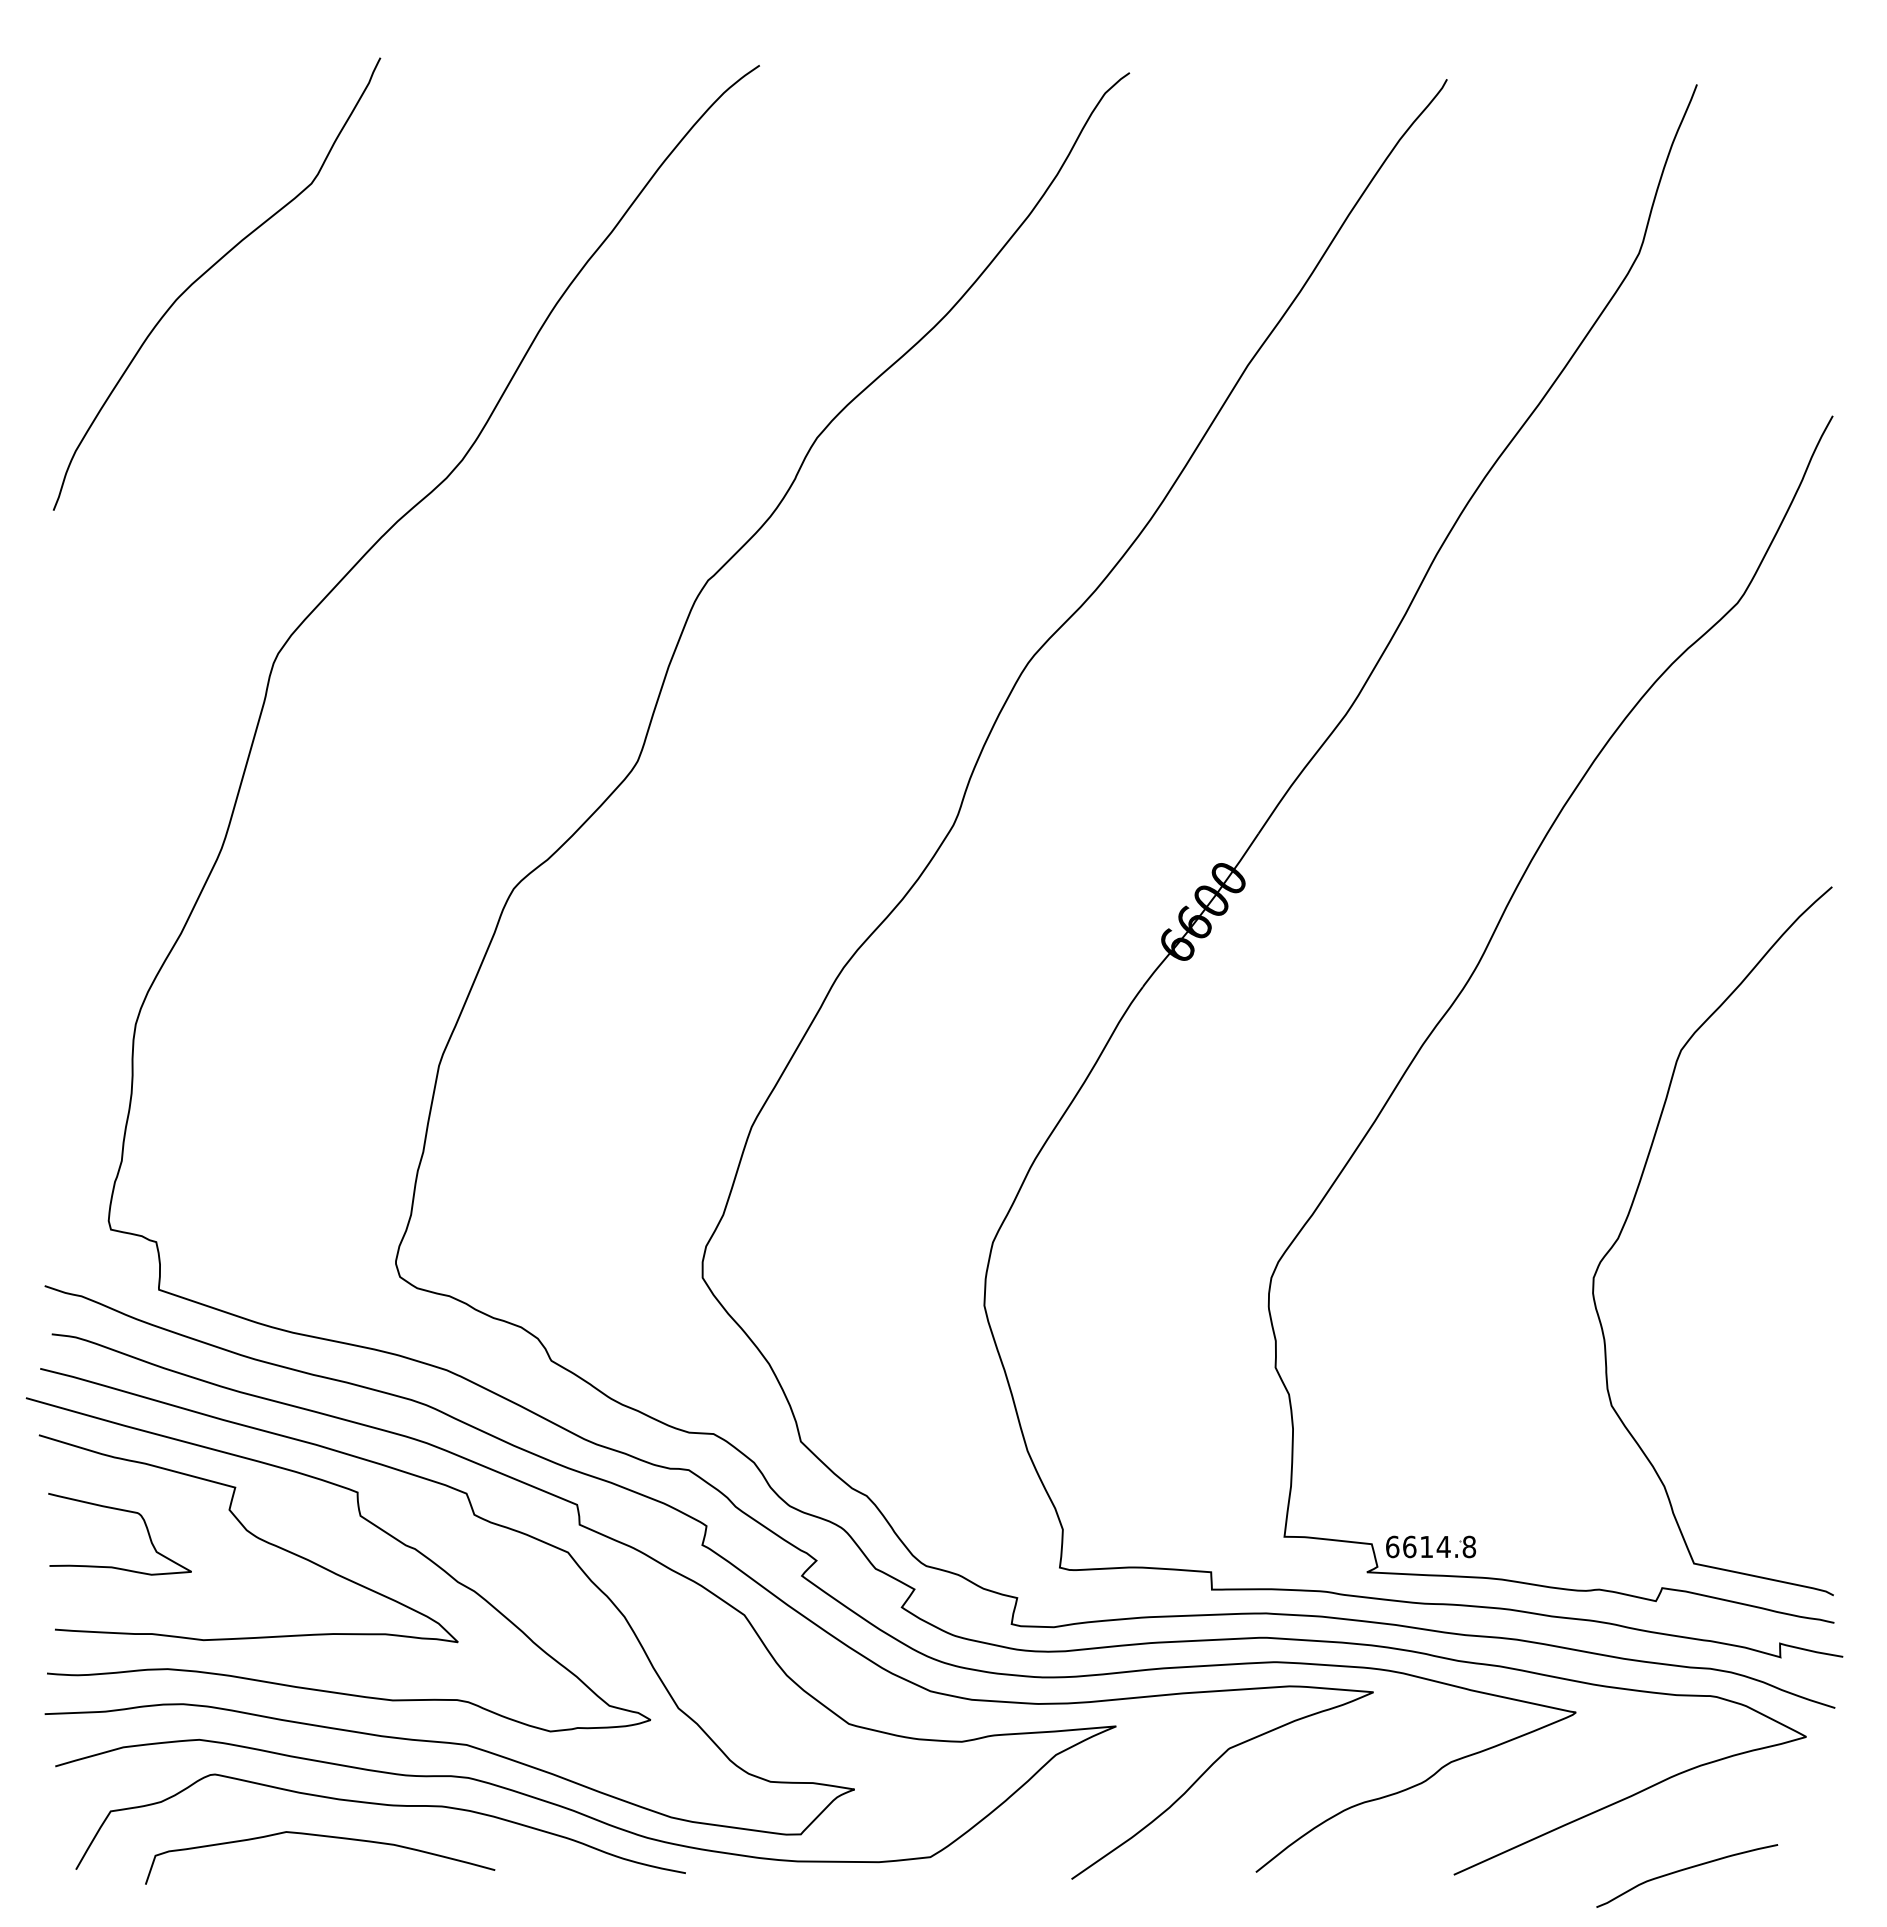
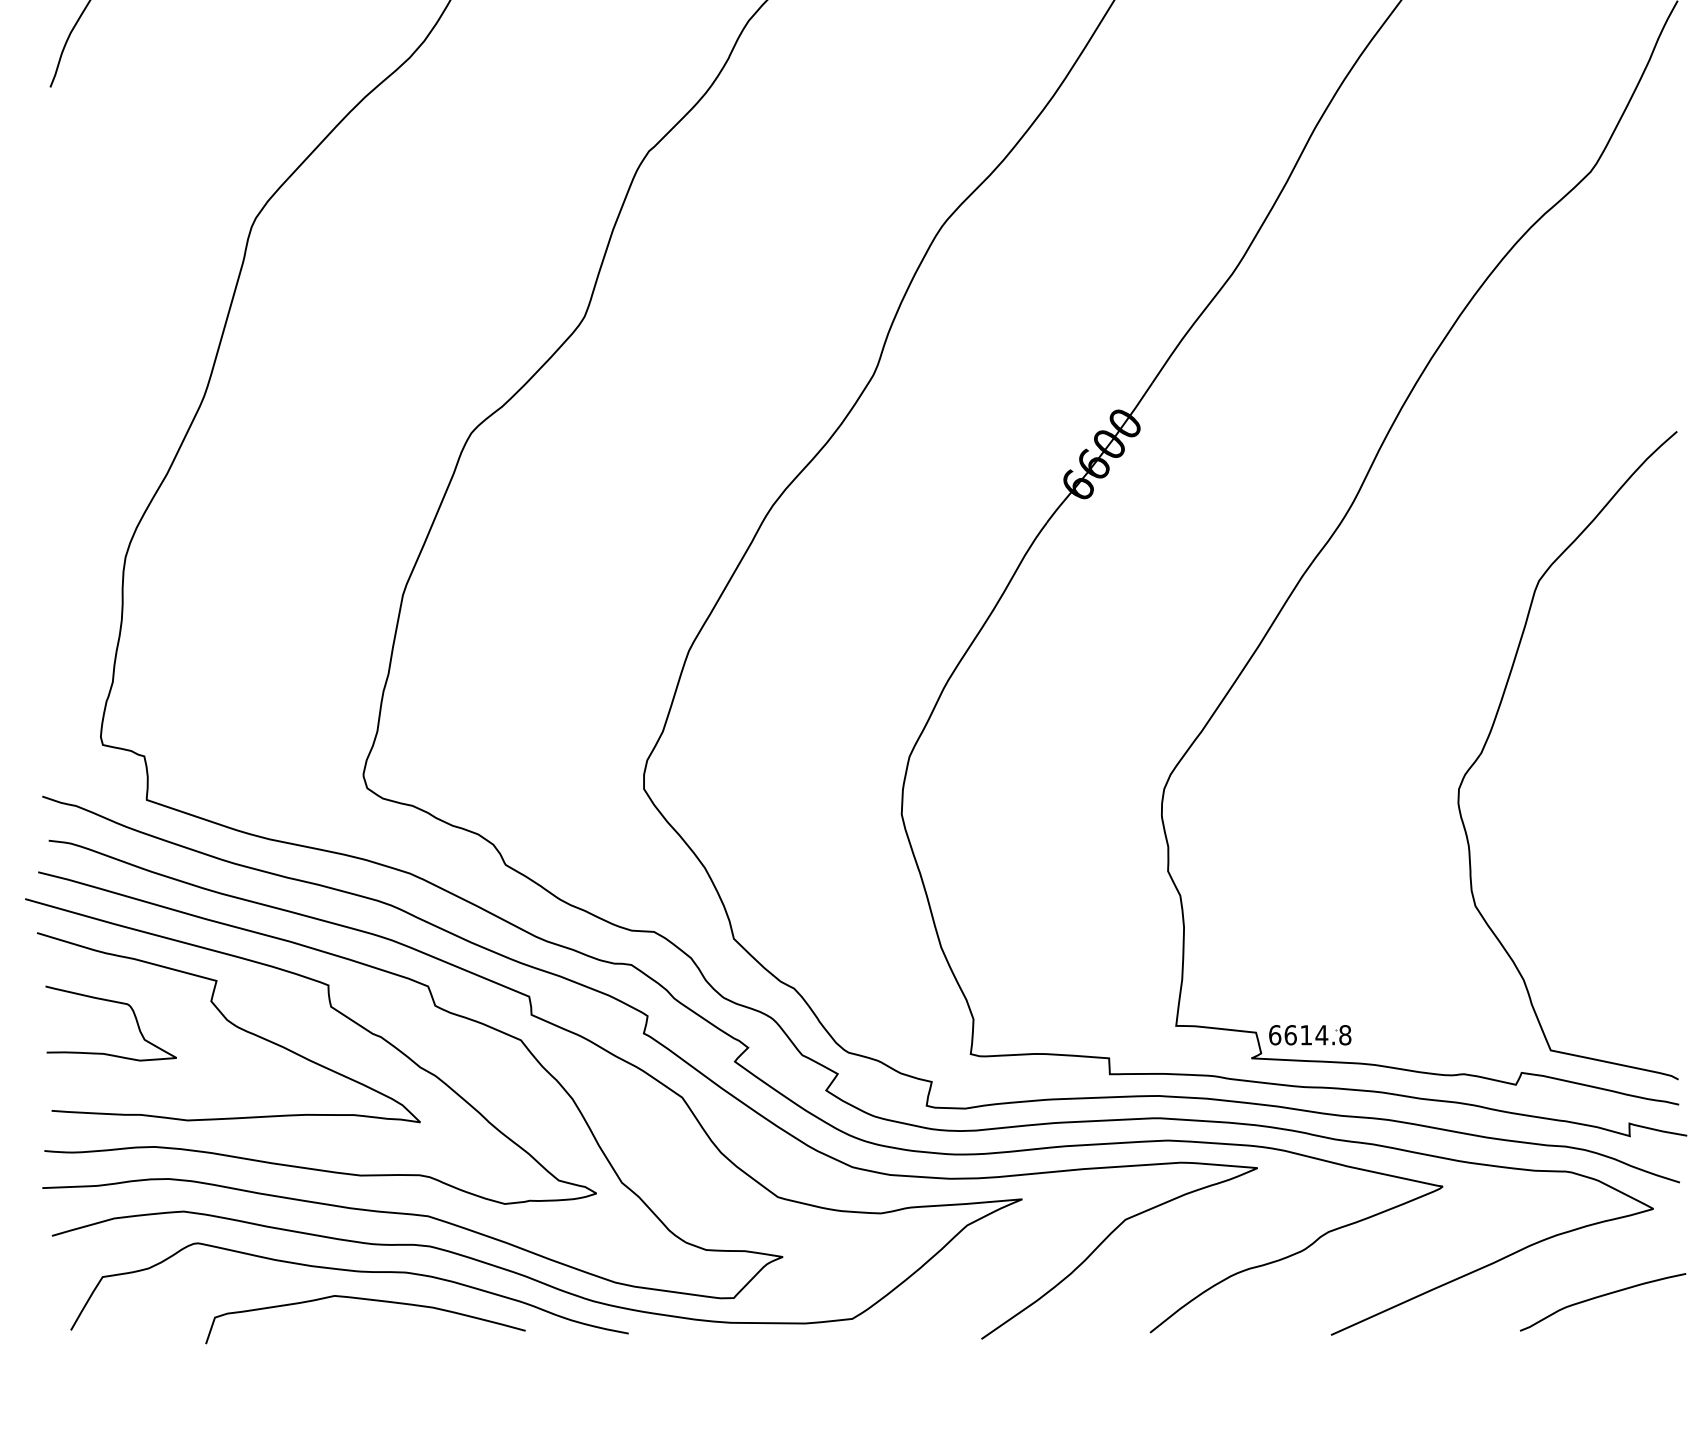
curve: (325, 1837) -> (370, 1300), moved
curve: (1684, 1870) -> (1600, 1297), moved

